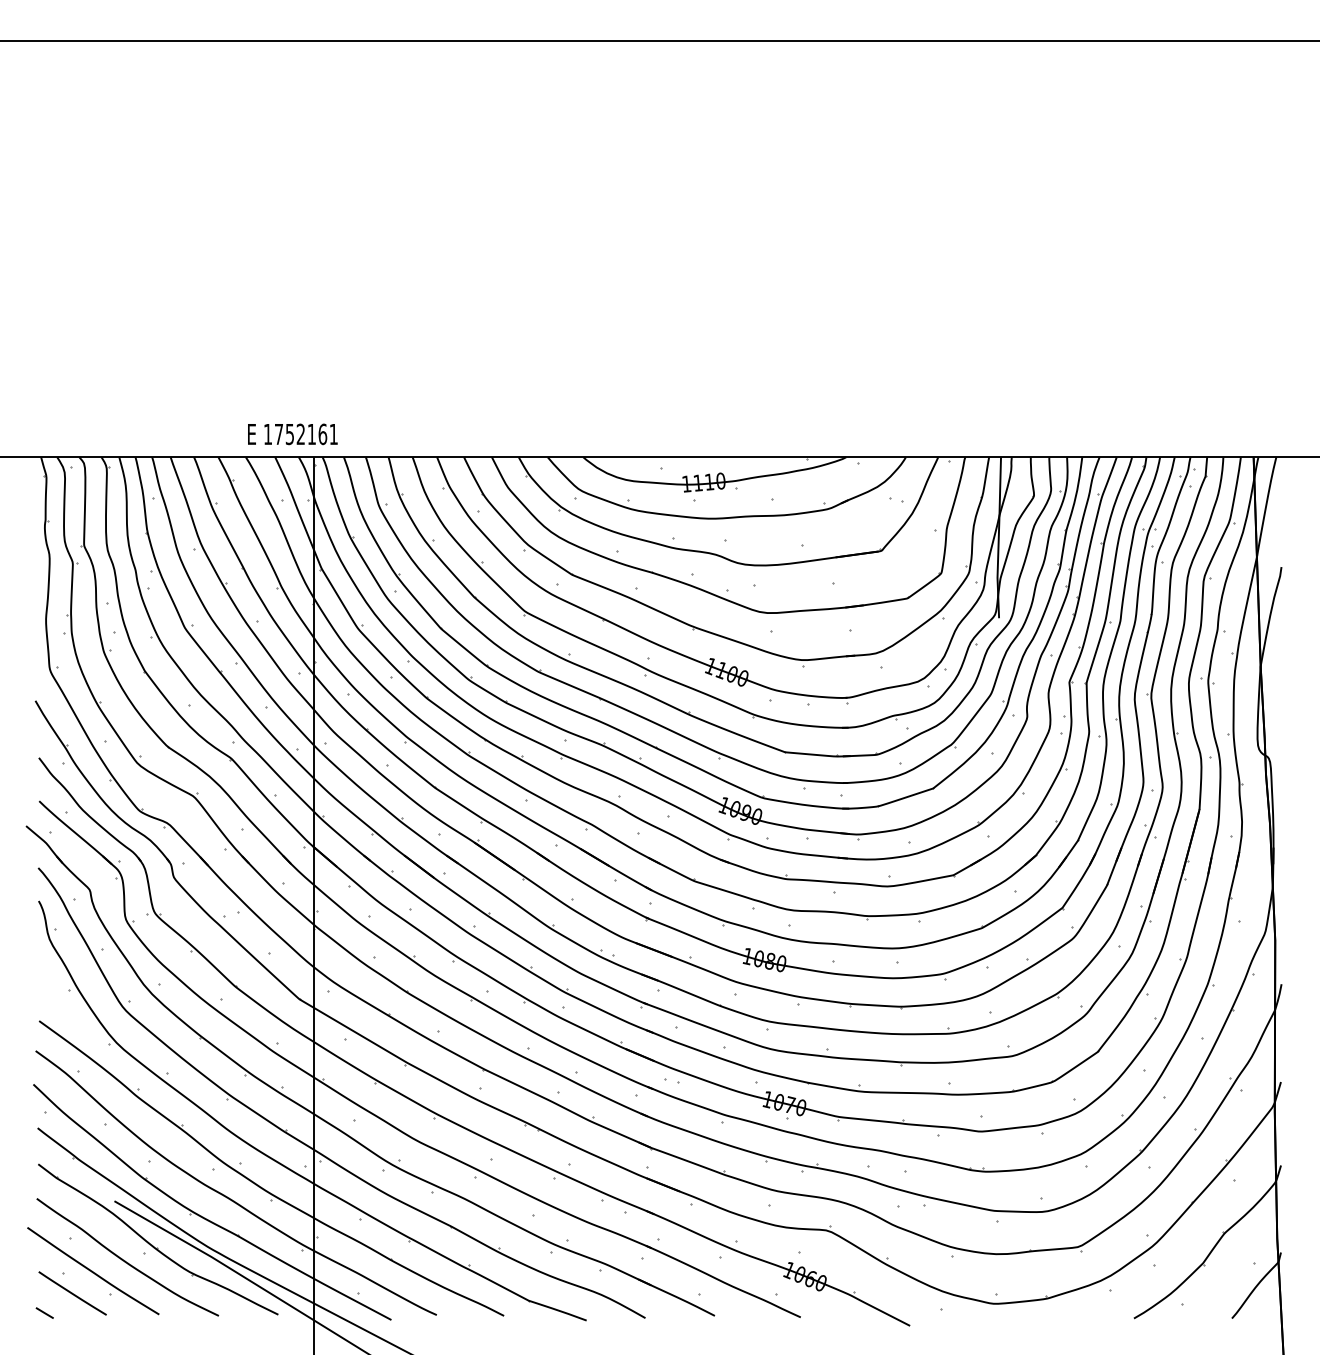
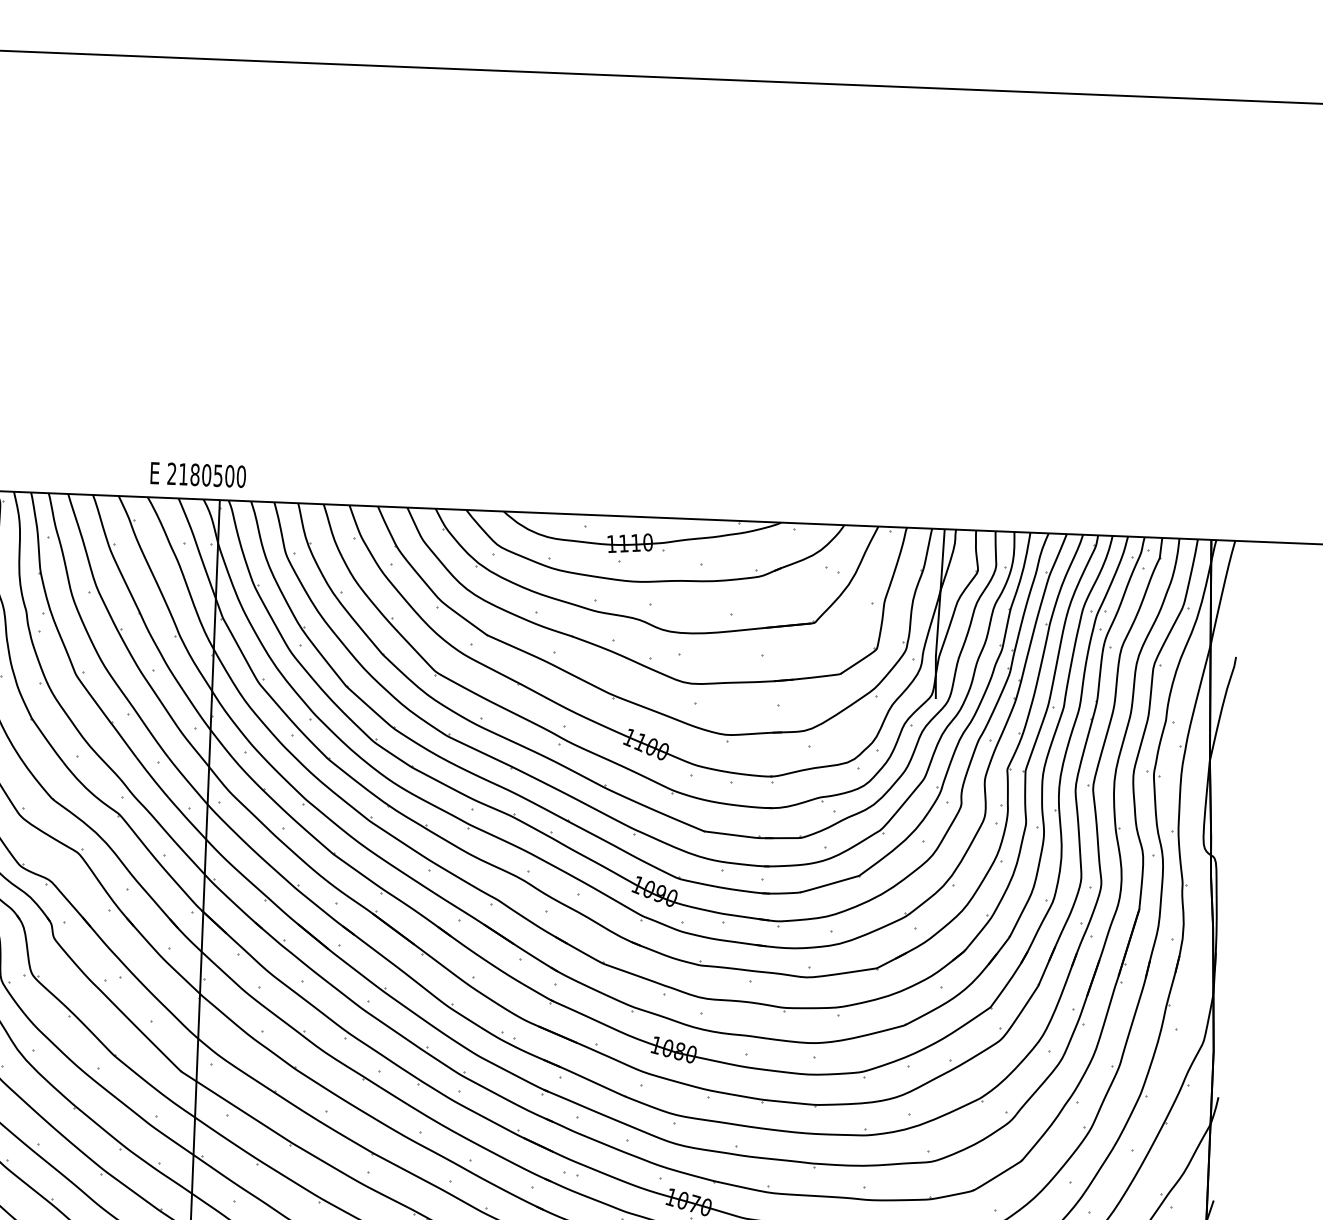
text: (300, 434) -> (206, 475), 1752161 -> 2180500

